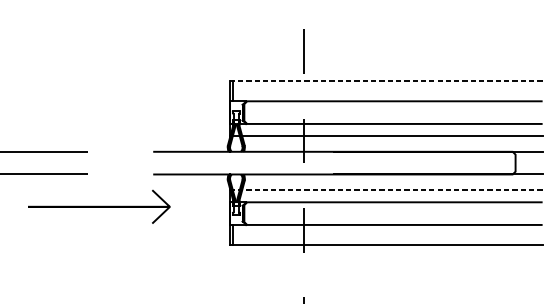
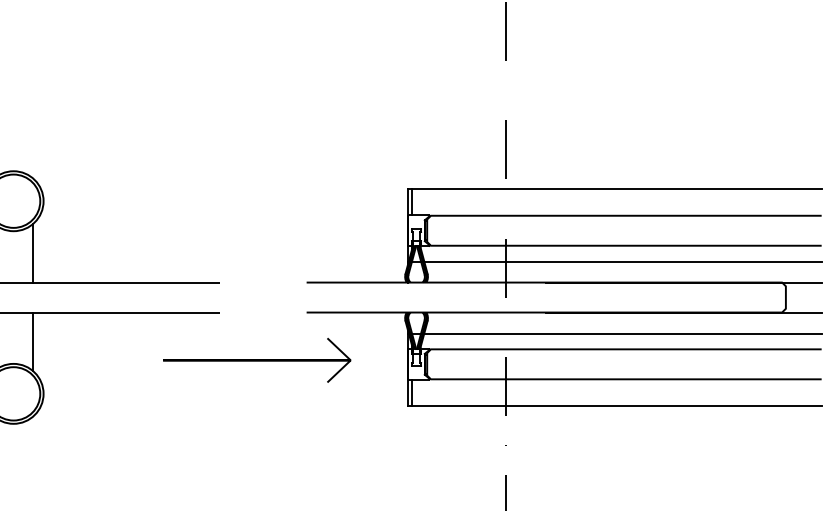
line: (385, 81) -> (614, 189), dashed -> solid
line: (385, 190) -> (614, 333), dashed -> solid
line: (99, 206) -> (257, 359), moved

